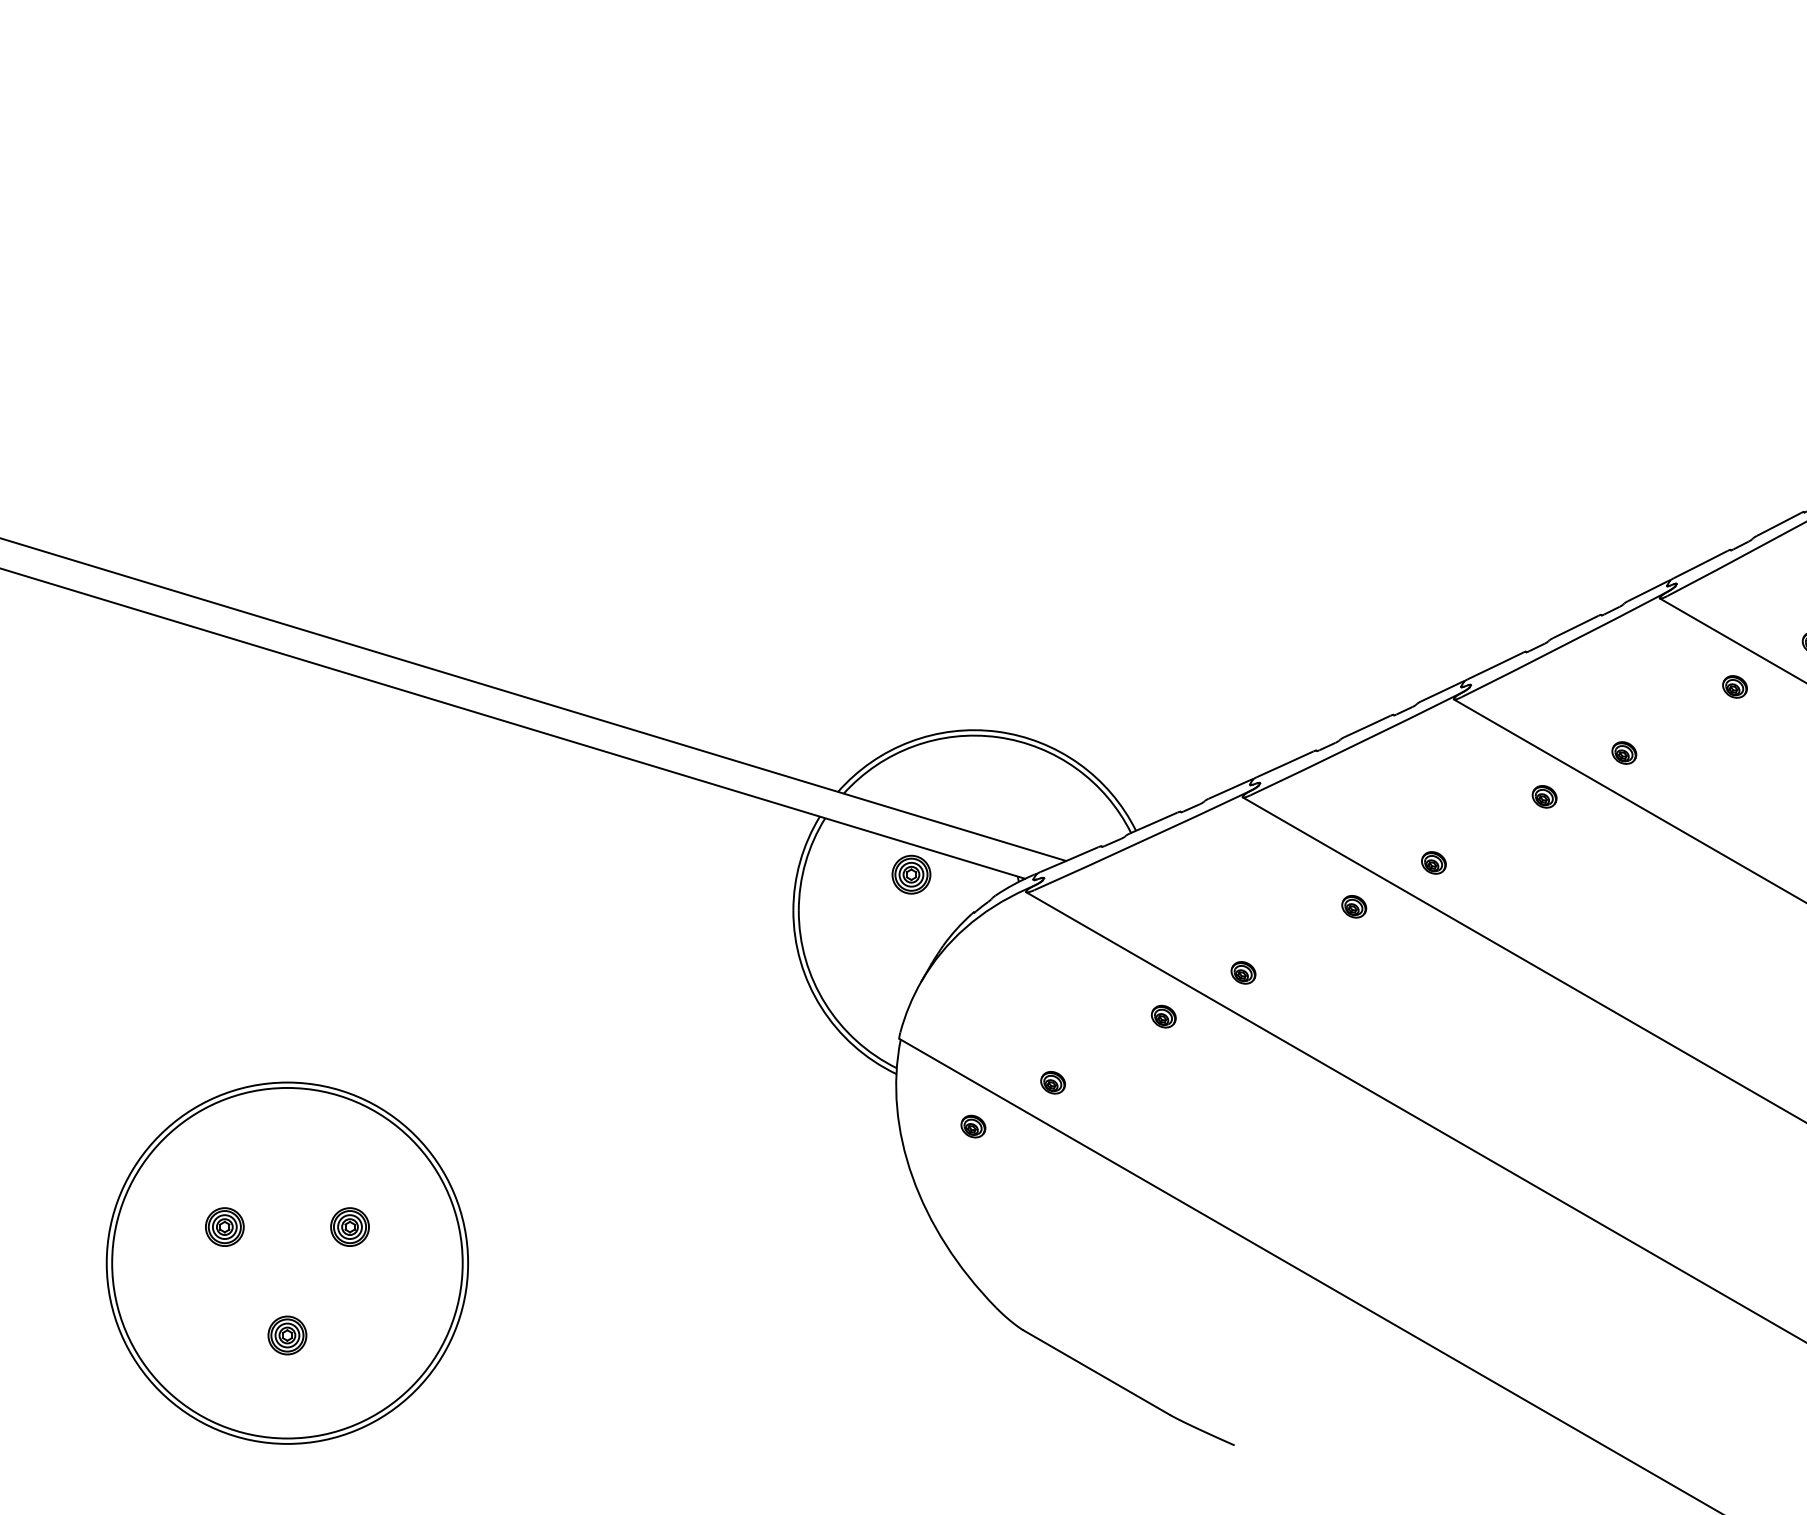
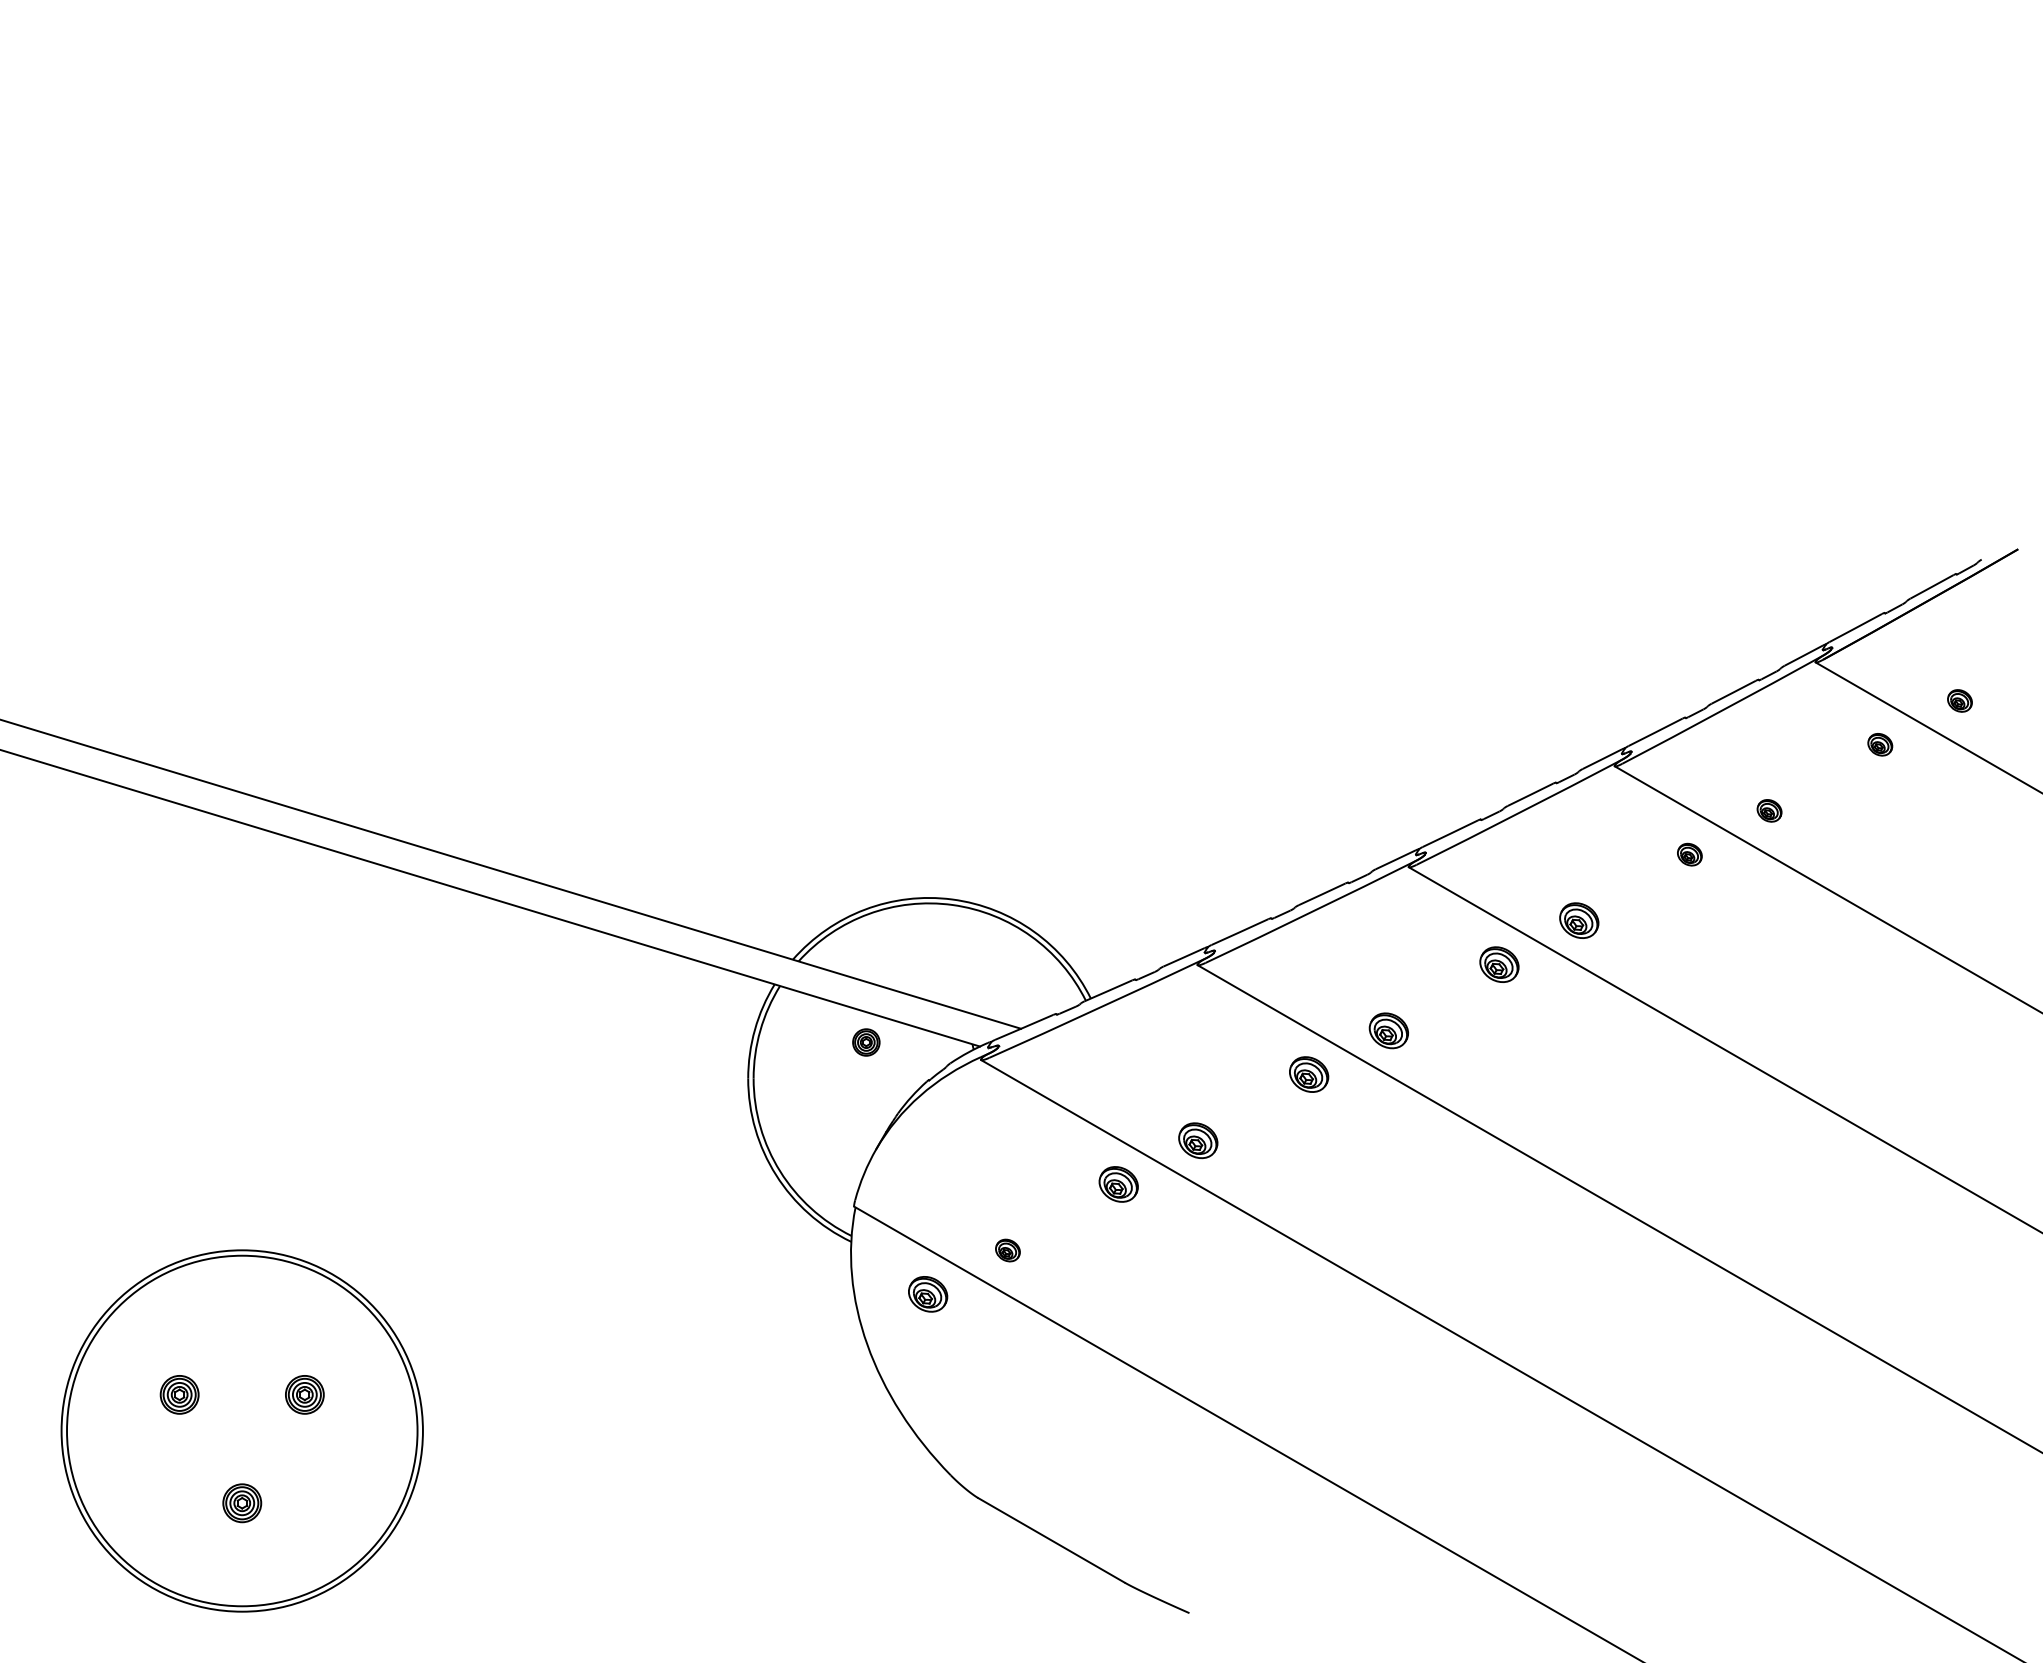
part: (1623, 752) -> (1578, 920), size x1.6
part: (1544, 796) -> (1499, 964), size x1.6
part: (1433, 862) -> (1388, 1030), size x1.6
part: (911, 874) -> (866, 1042), size x0.7
part: (1353, 906) -> (1308, 1074), size x1.6
part: (1243, 972) -> (1198, 1140), size x1.6
part: (1163, 1016) -> (1118, 1184), size x1.6
part: (973, 1126) -> (928, 1294), size x1.6

